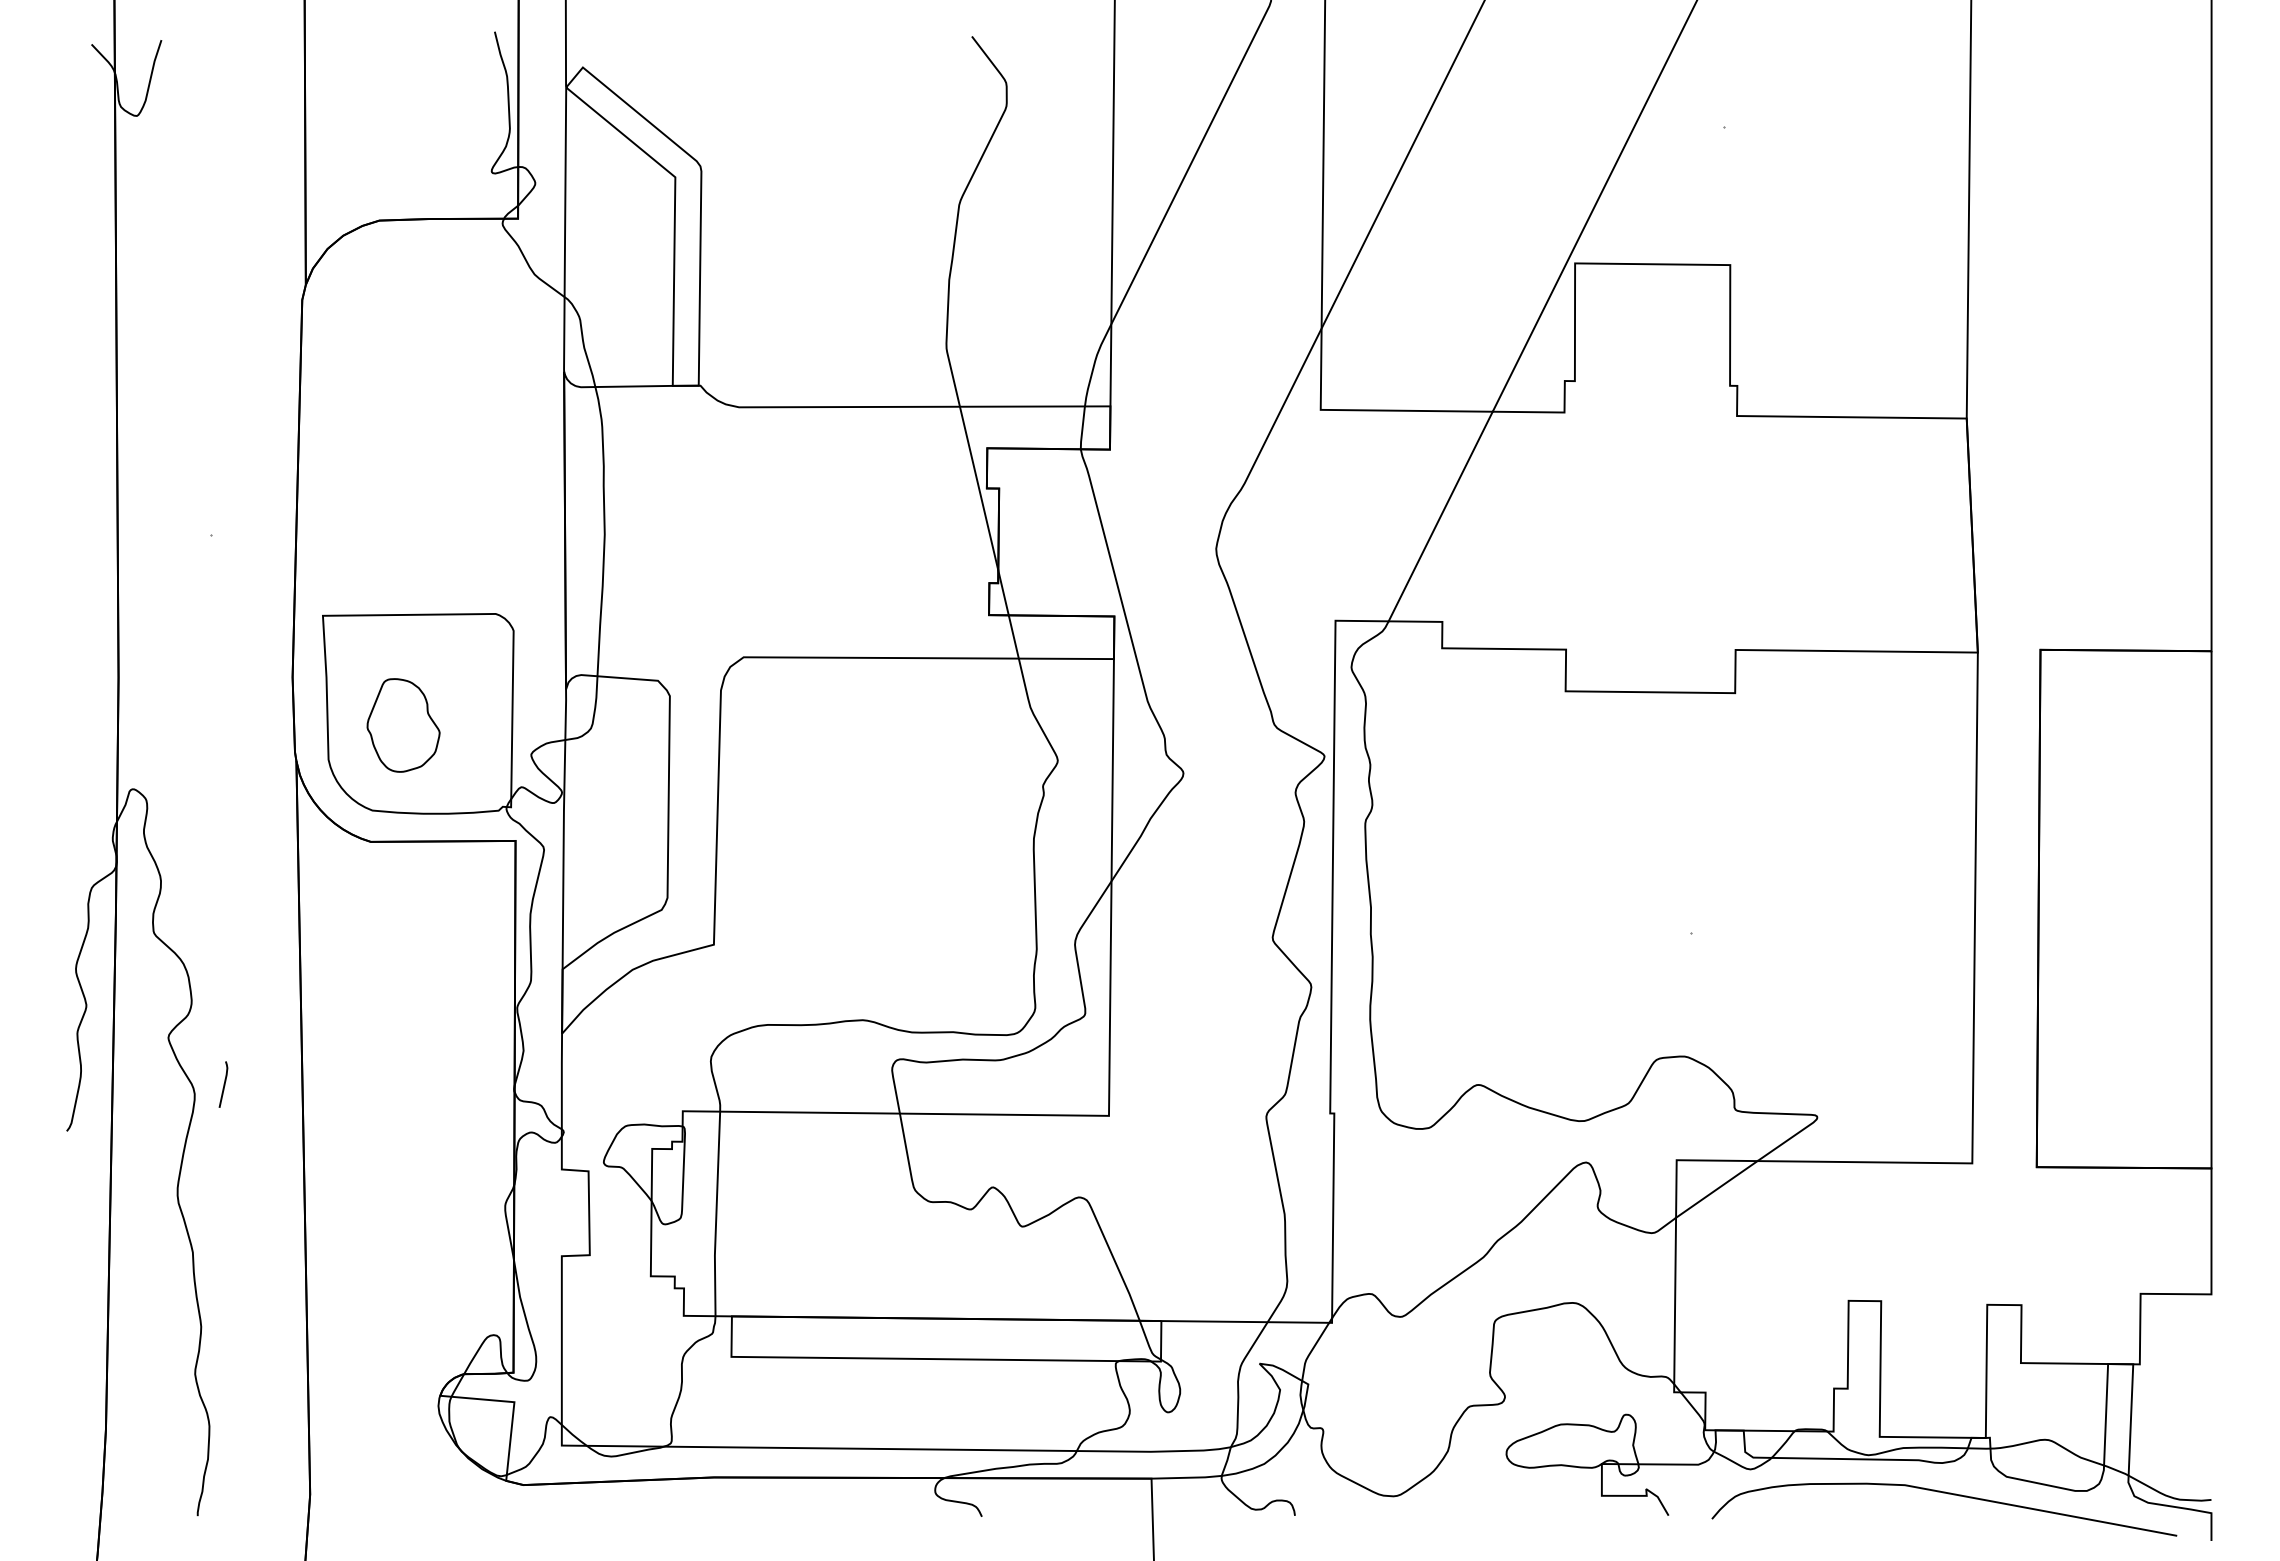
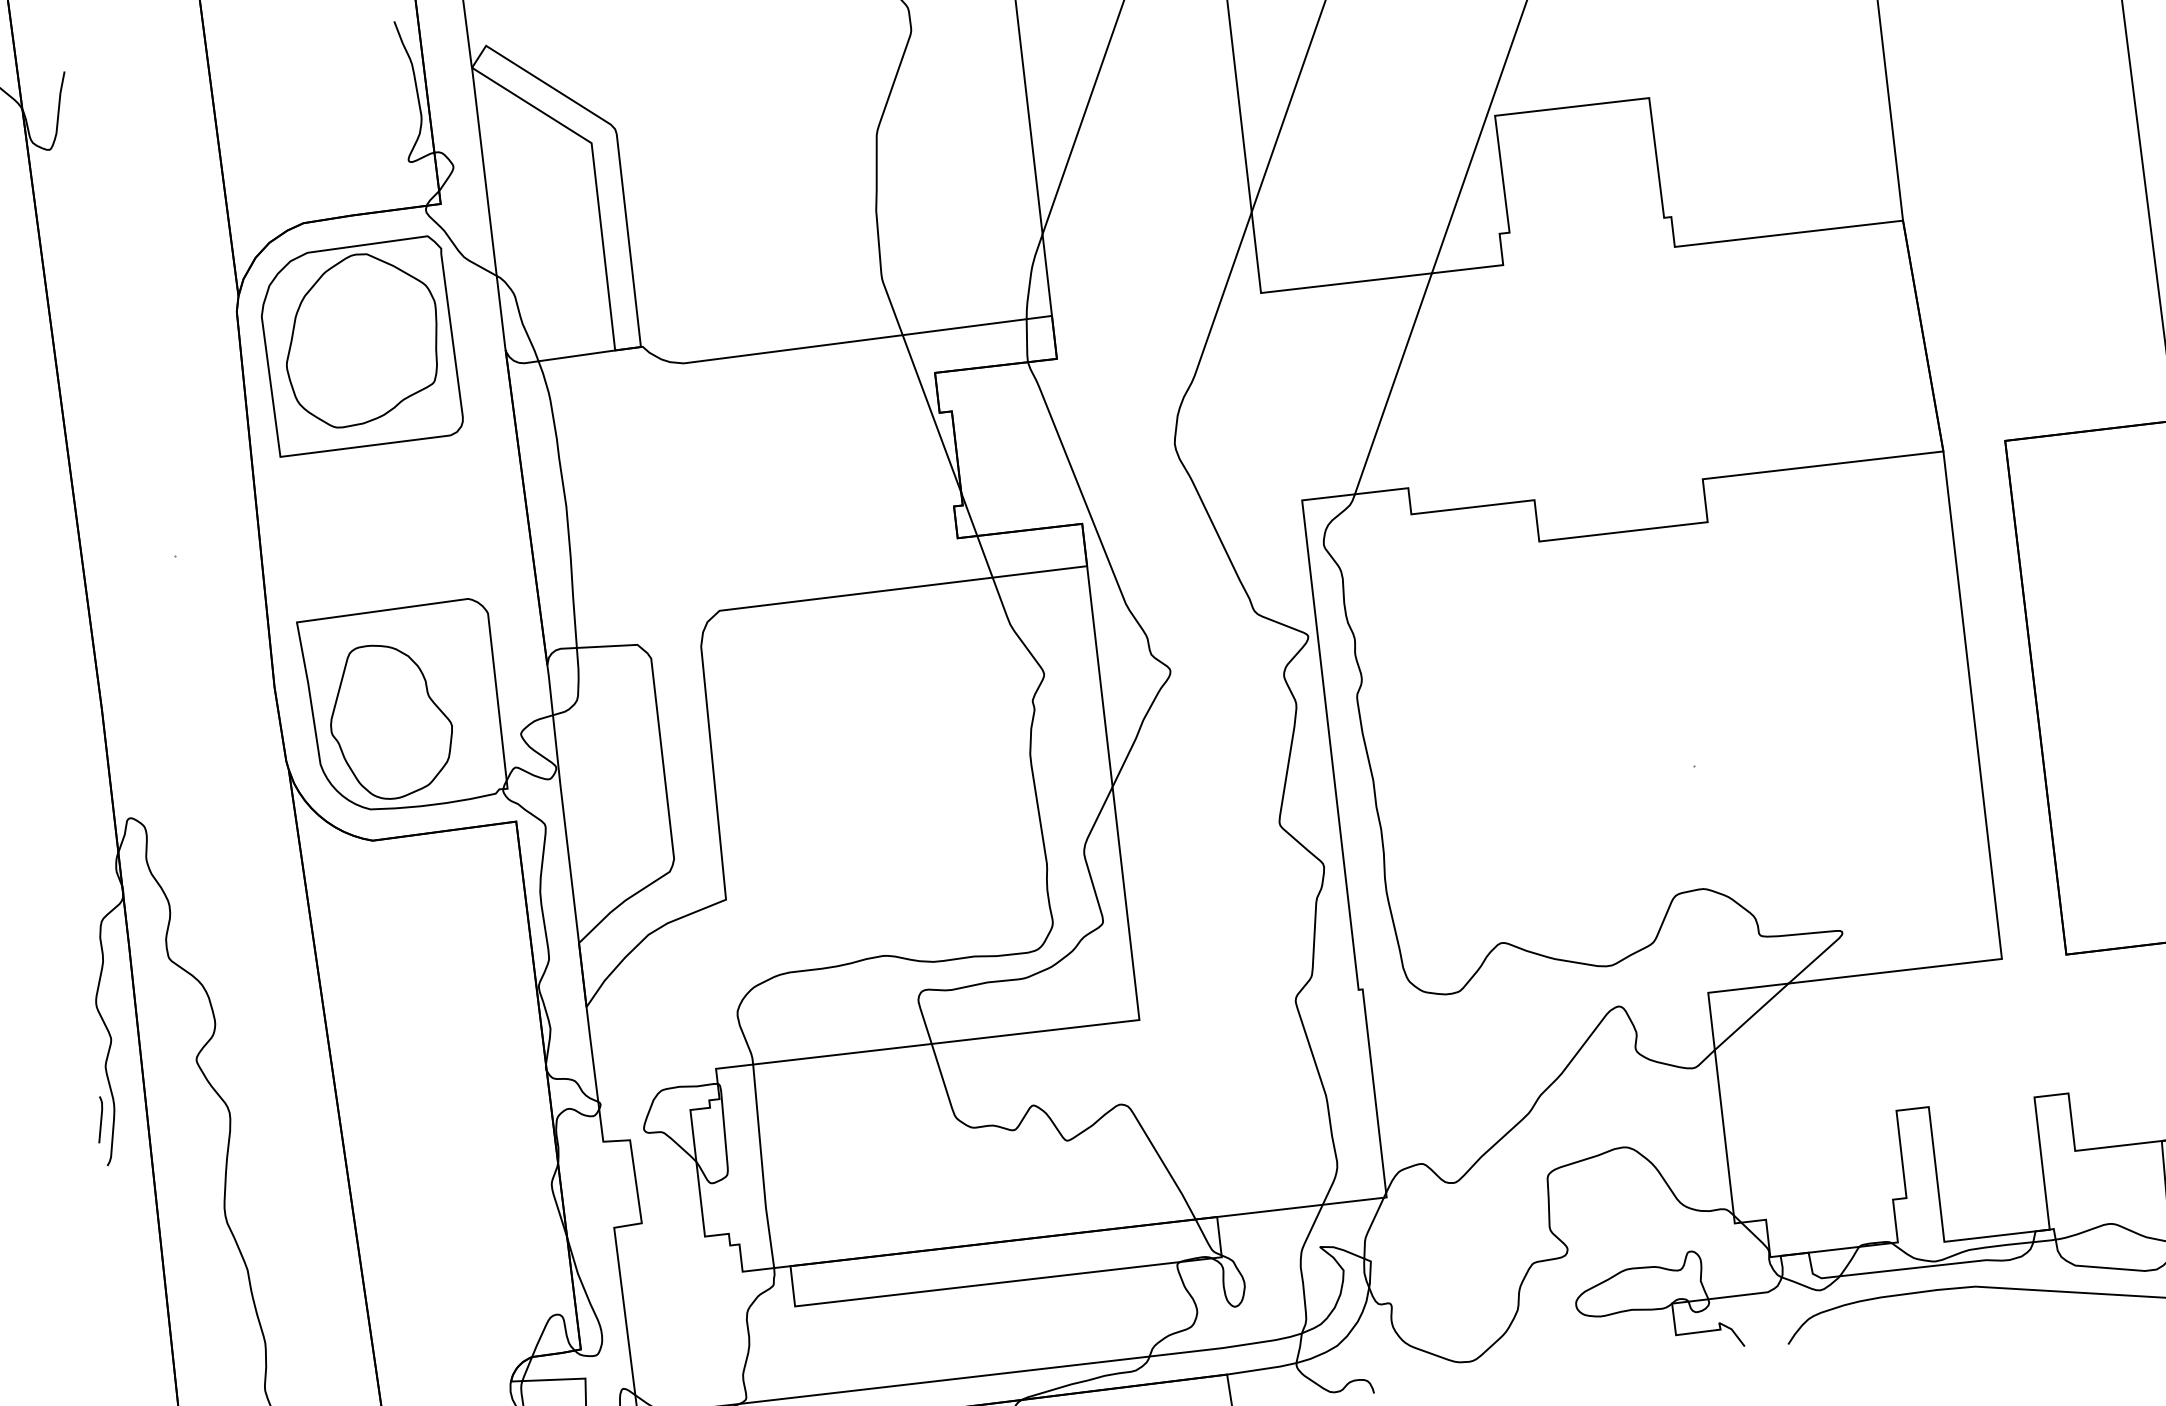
part: (419, 349) -> (359, 346), added
part: (403, 725) -> (390, 721), size x1.67
line: (223, 1084) -> (100, 1119), moved

